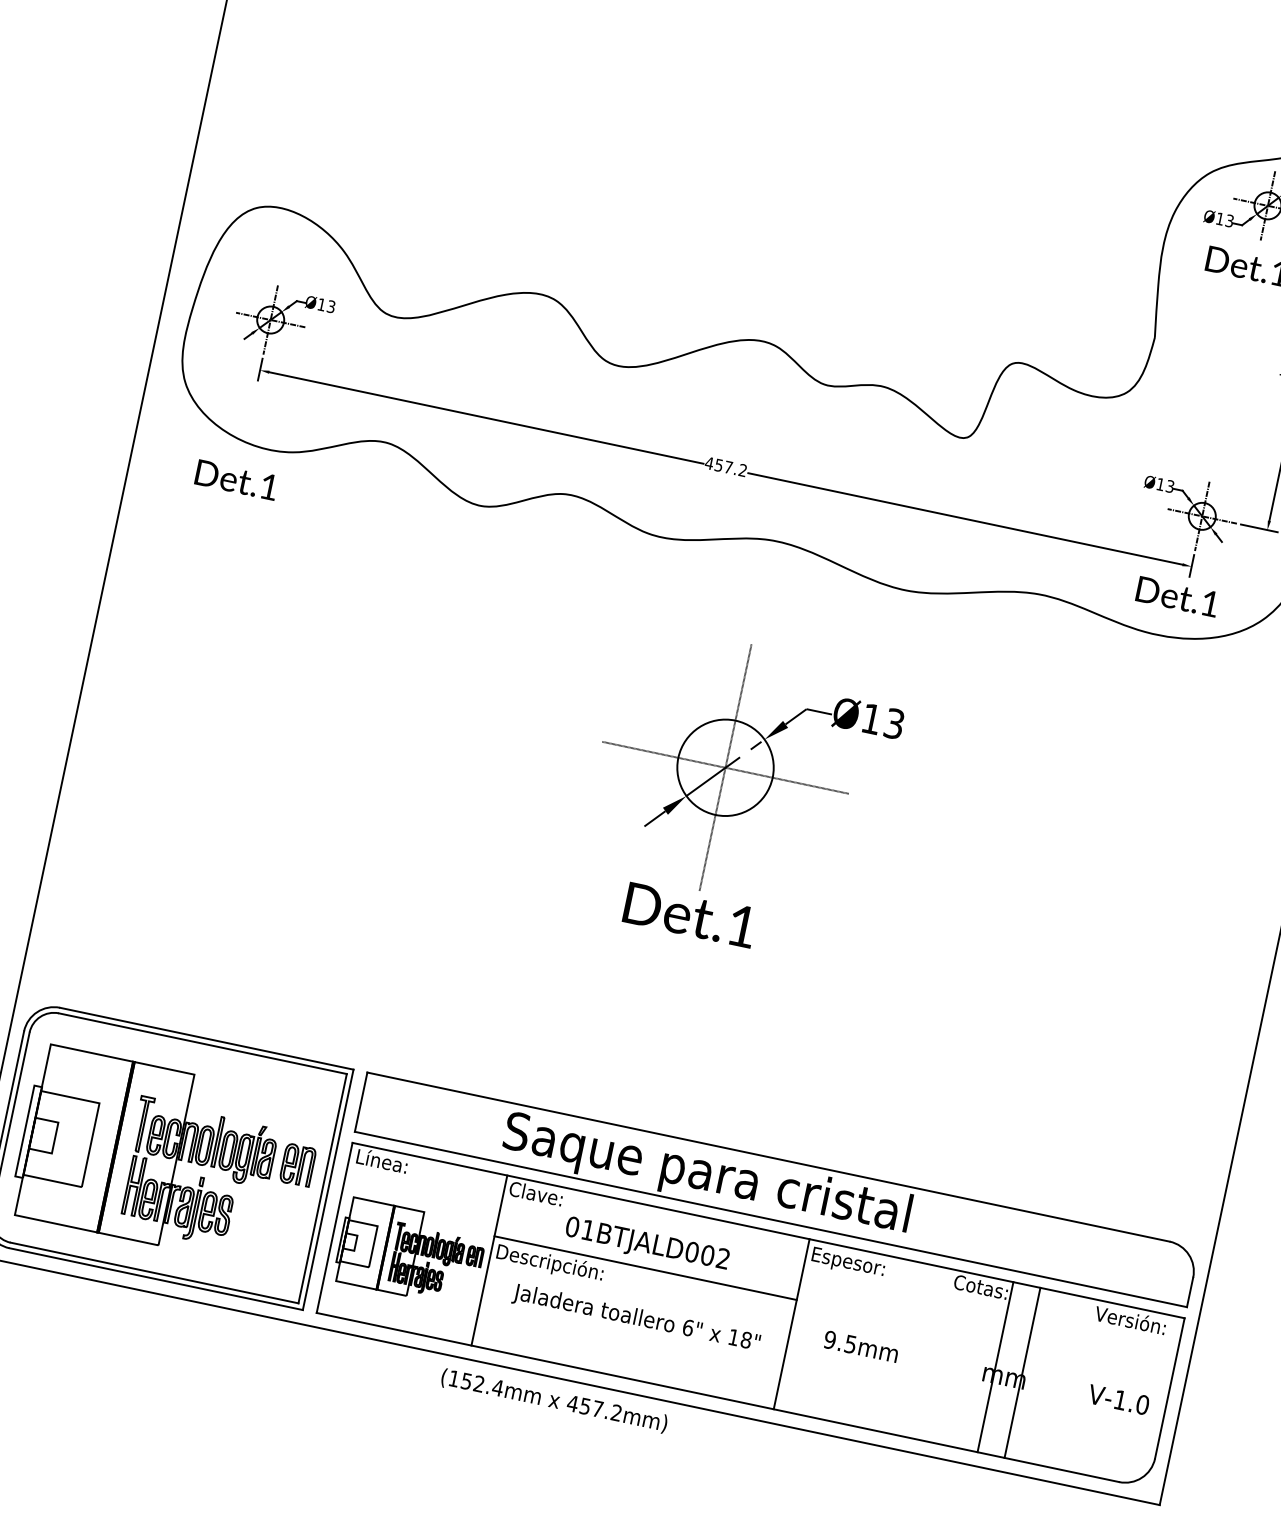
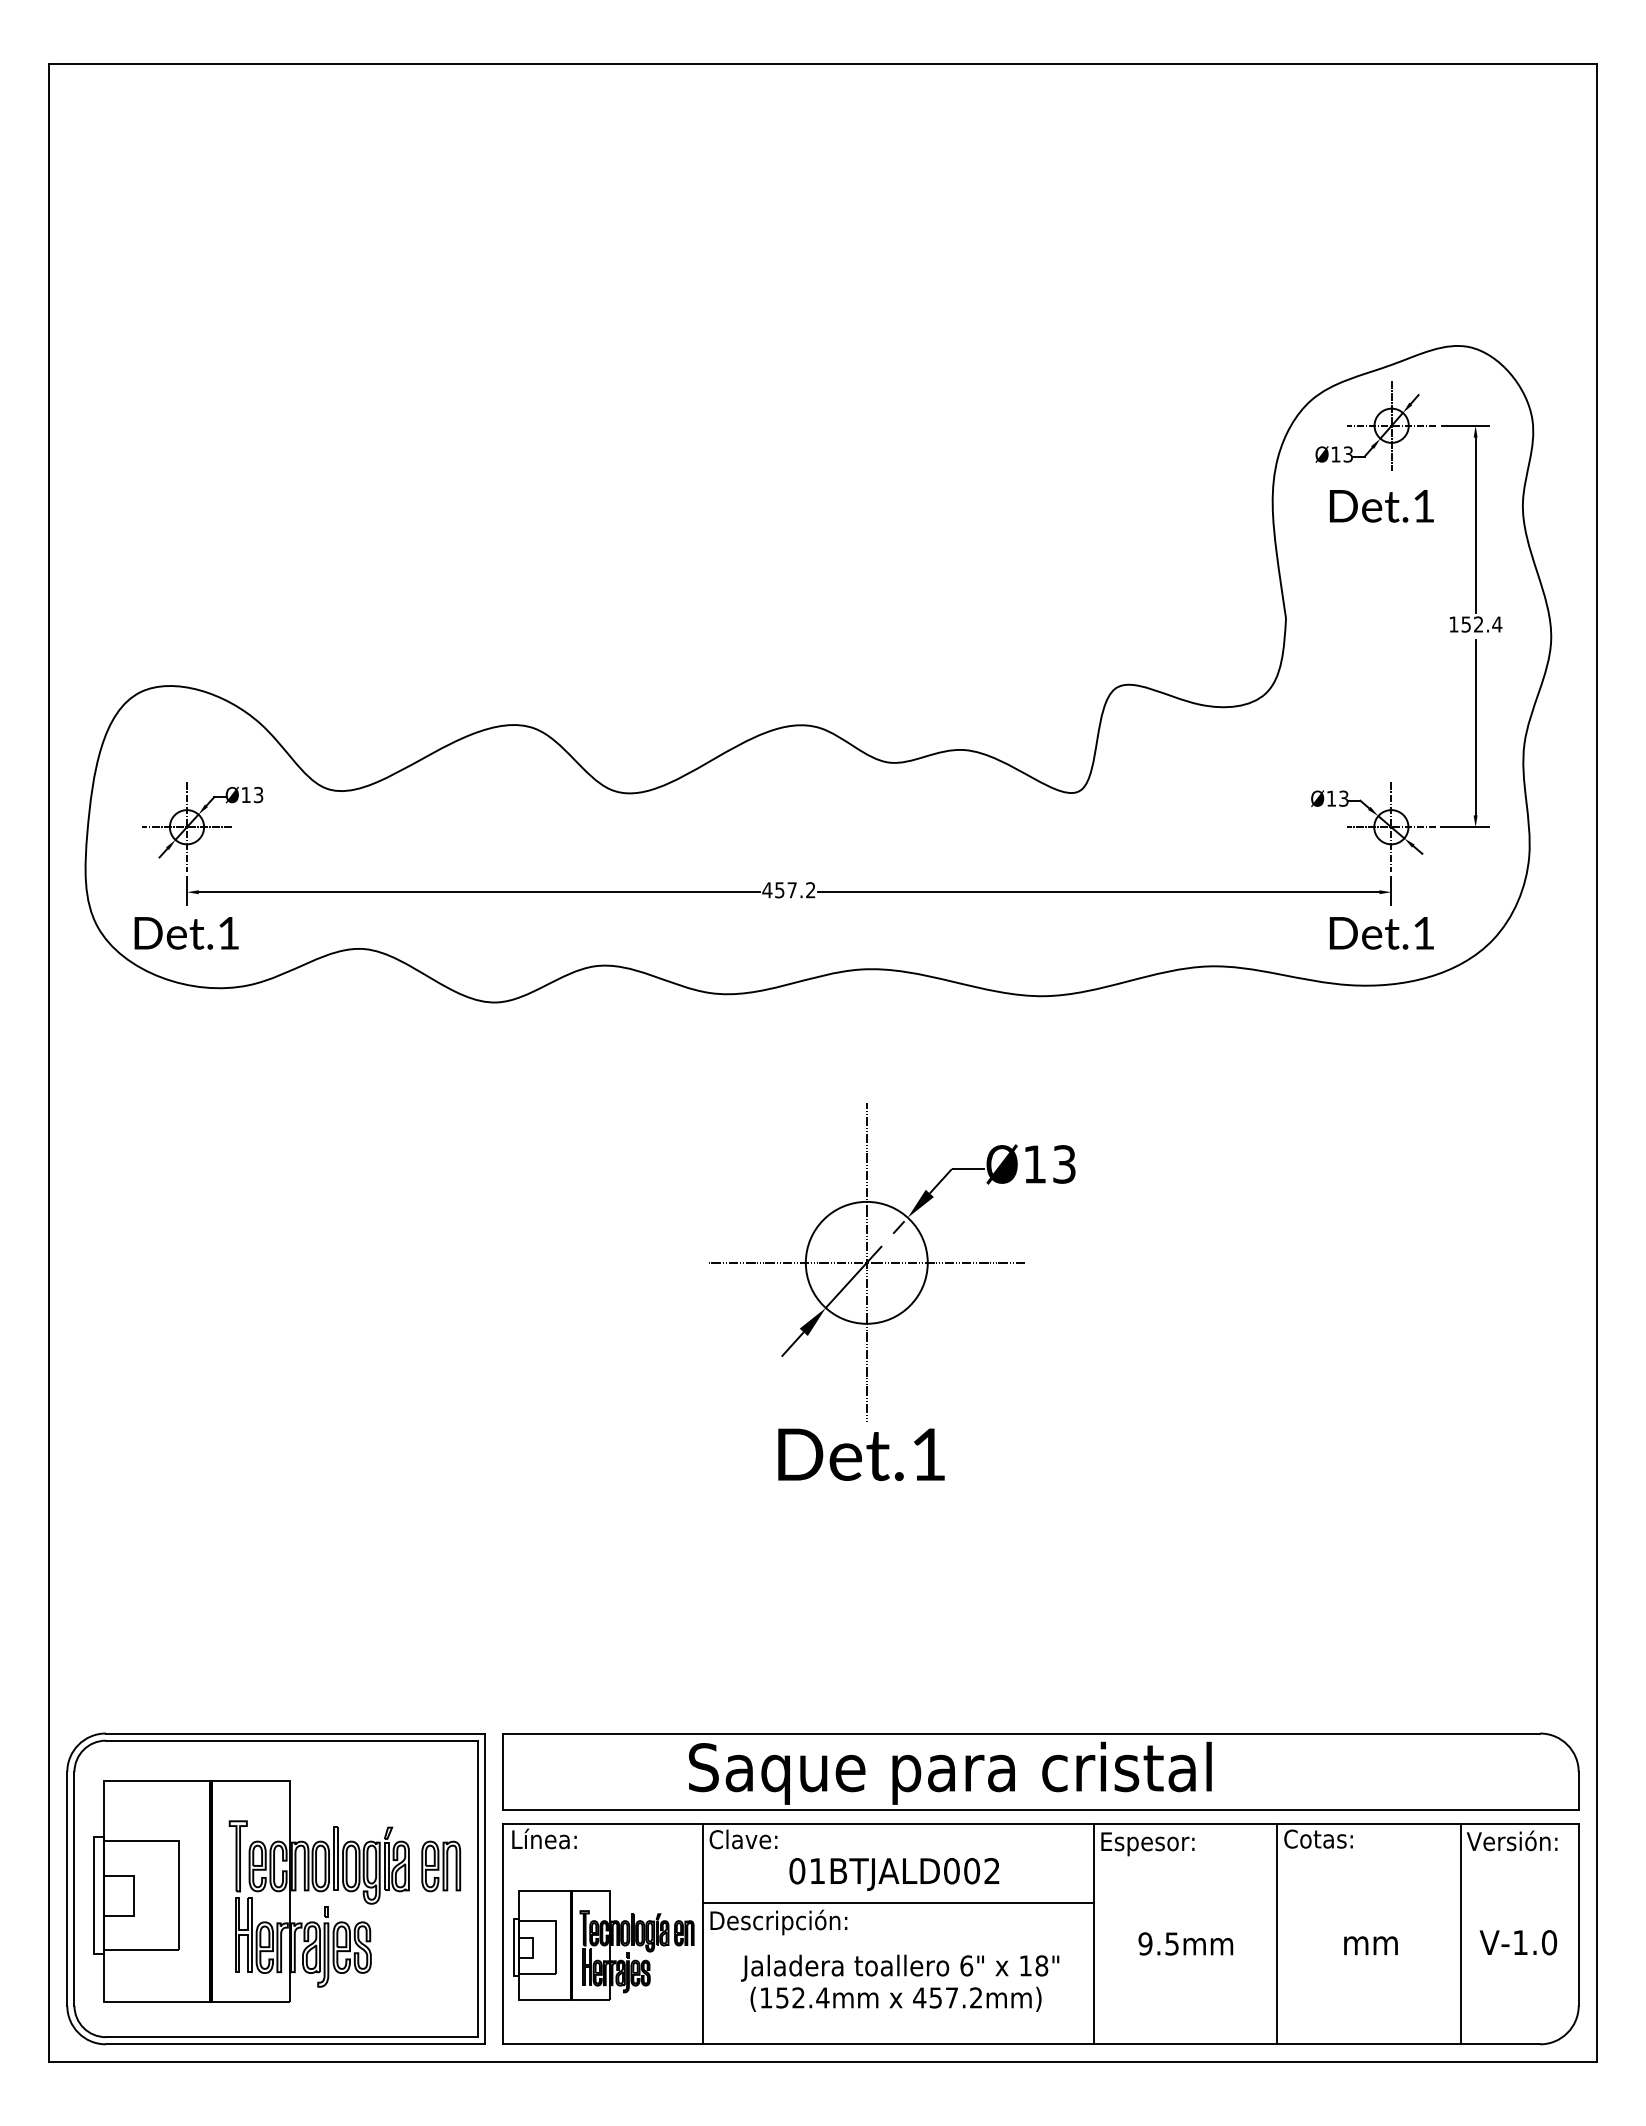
text: (236, 480) -> (186, 933), moved
line: (995, 1367) -> (1277, 1934), moved
line: (1022, 1373) -> (1461, 1934), moved
text: (554, 1400) -> (895, 1998), moved

